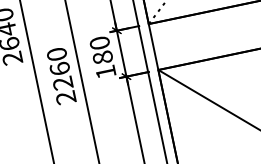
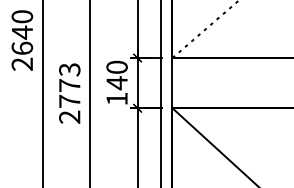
text: (102, 58) -> (116, 83), 180 -> 140
text: (59, 68) -> (69, 85), 2260 -> 2773

